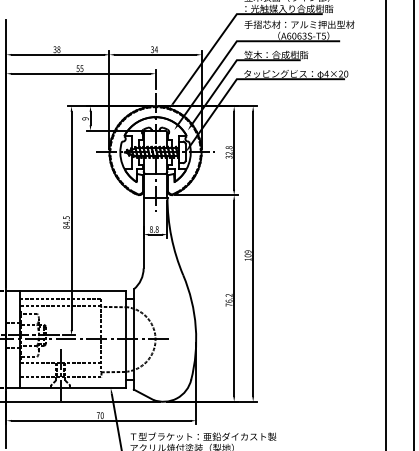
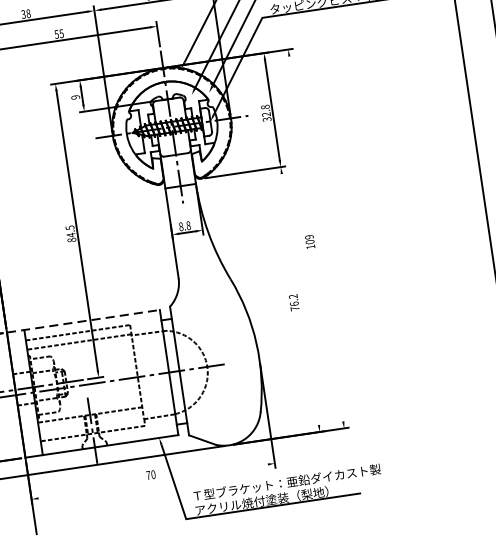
line: (253, 253) -> (316, 238), removed
line: (66, 290) -> (83, 321), solid -> dashed
line: (234, 298) -> (300, 299), removed
line: (100, 420) -> (152, 481), removed

